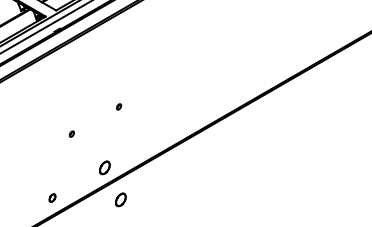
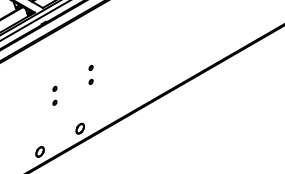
part: (119, 88) -> (91, 67), added
part: (71, 115) -> (54, 88), added
part: (52, 197) -> (40, 151), size x1.67
part: (120, 199) -> (92, 152), removed

